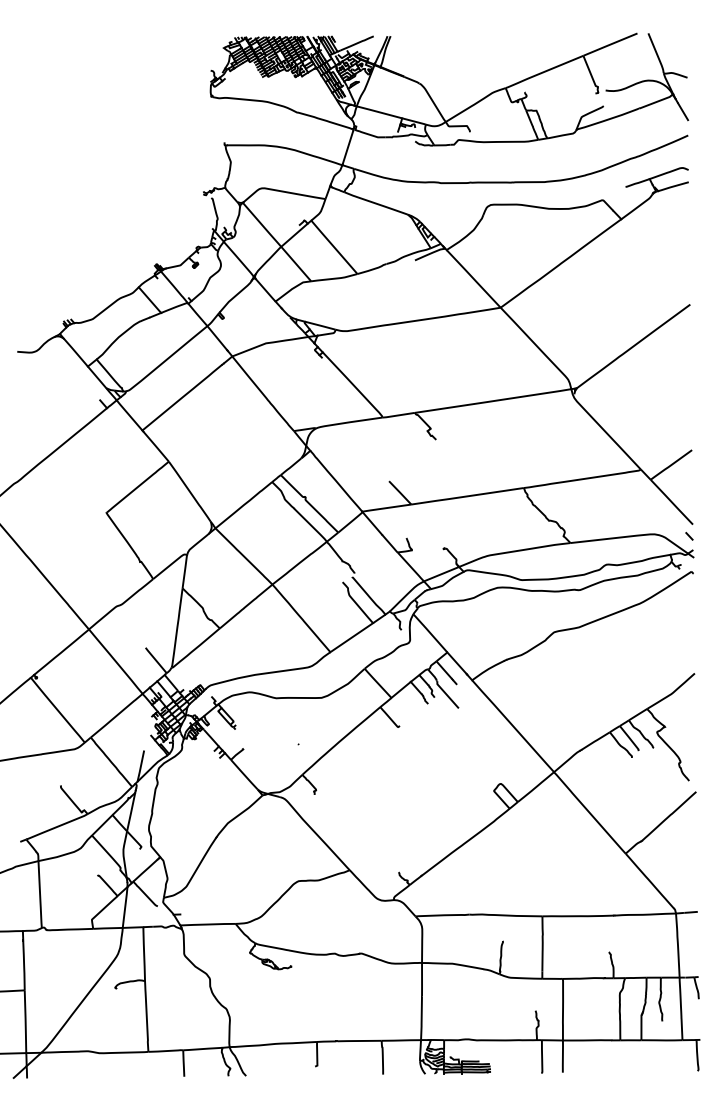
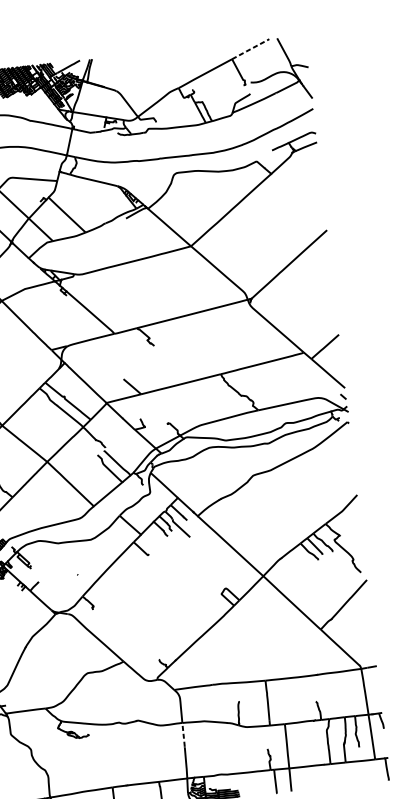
line: (610, 44) -> (250, 49), solid -> dashed
line: (422, 980) -> (183, 735), solid -> dashed

